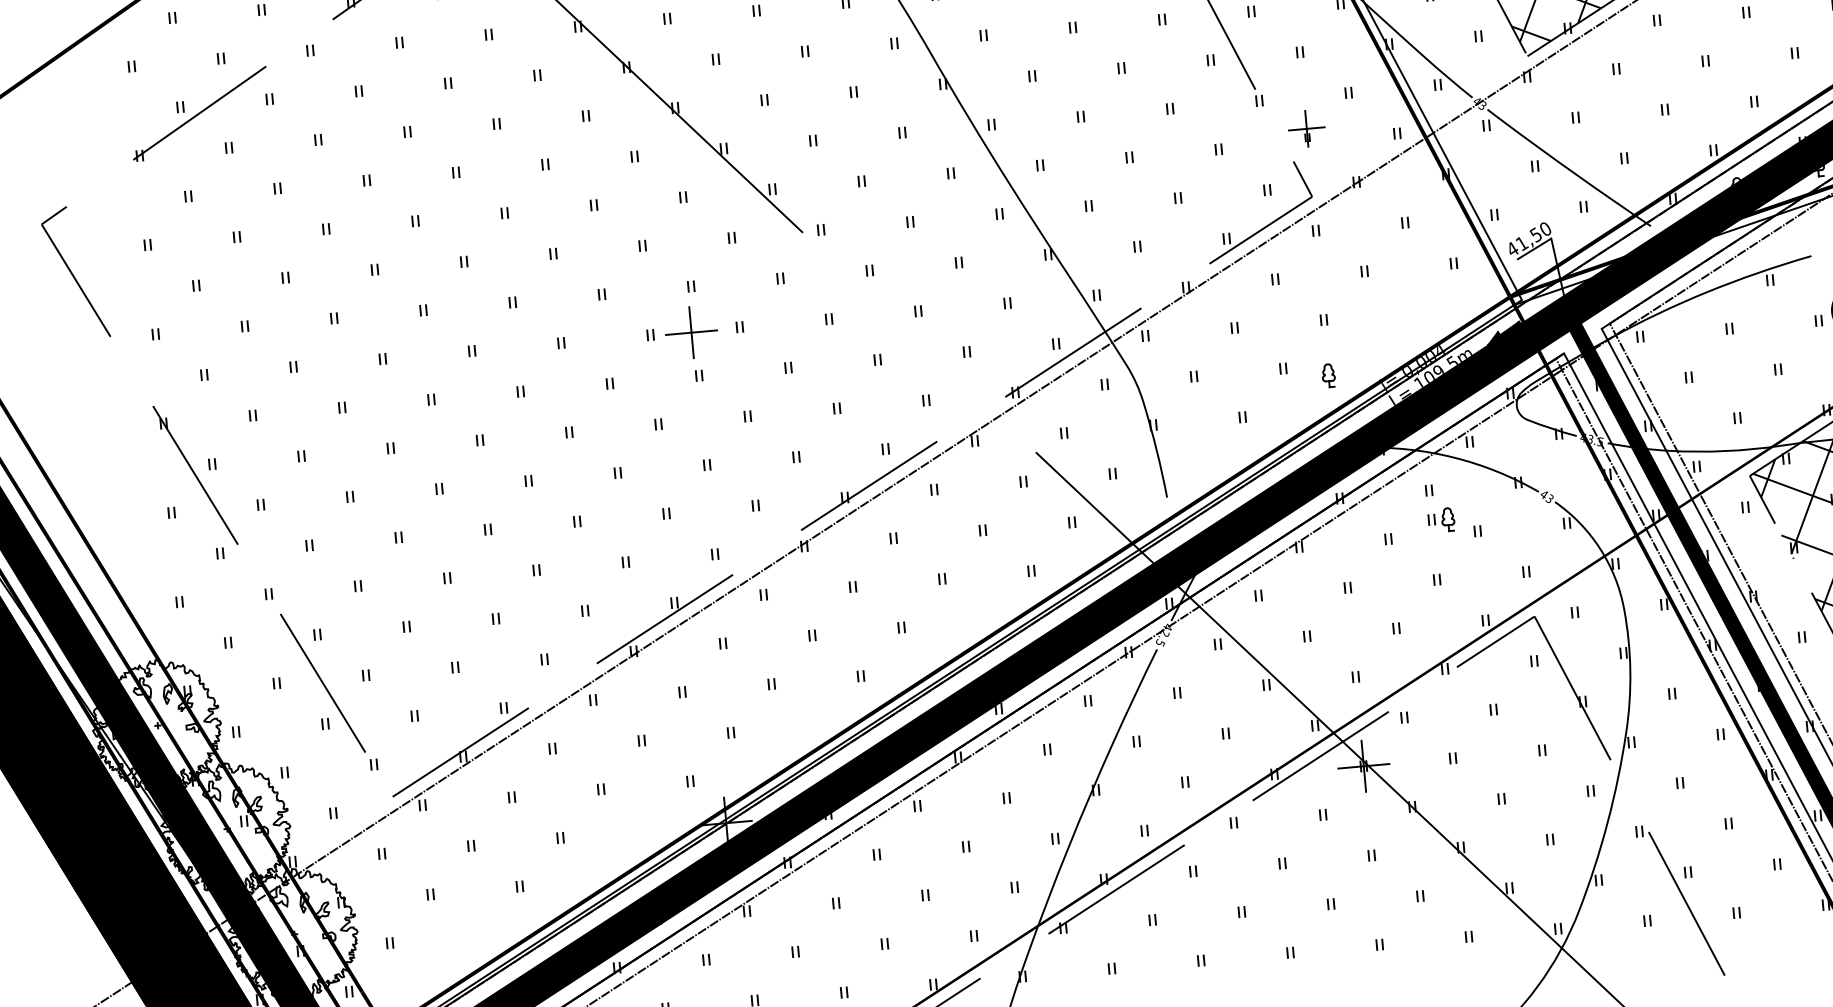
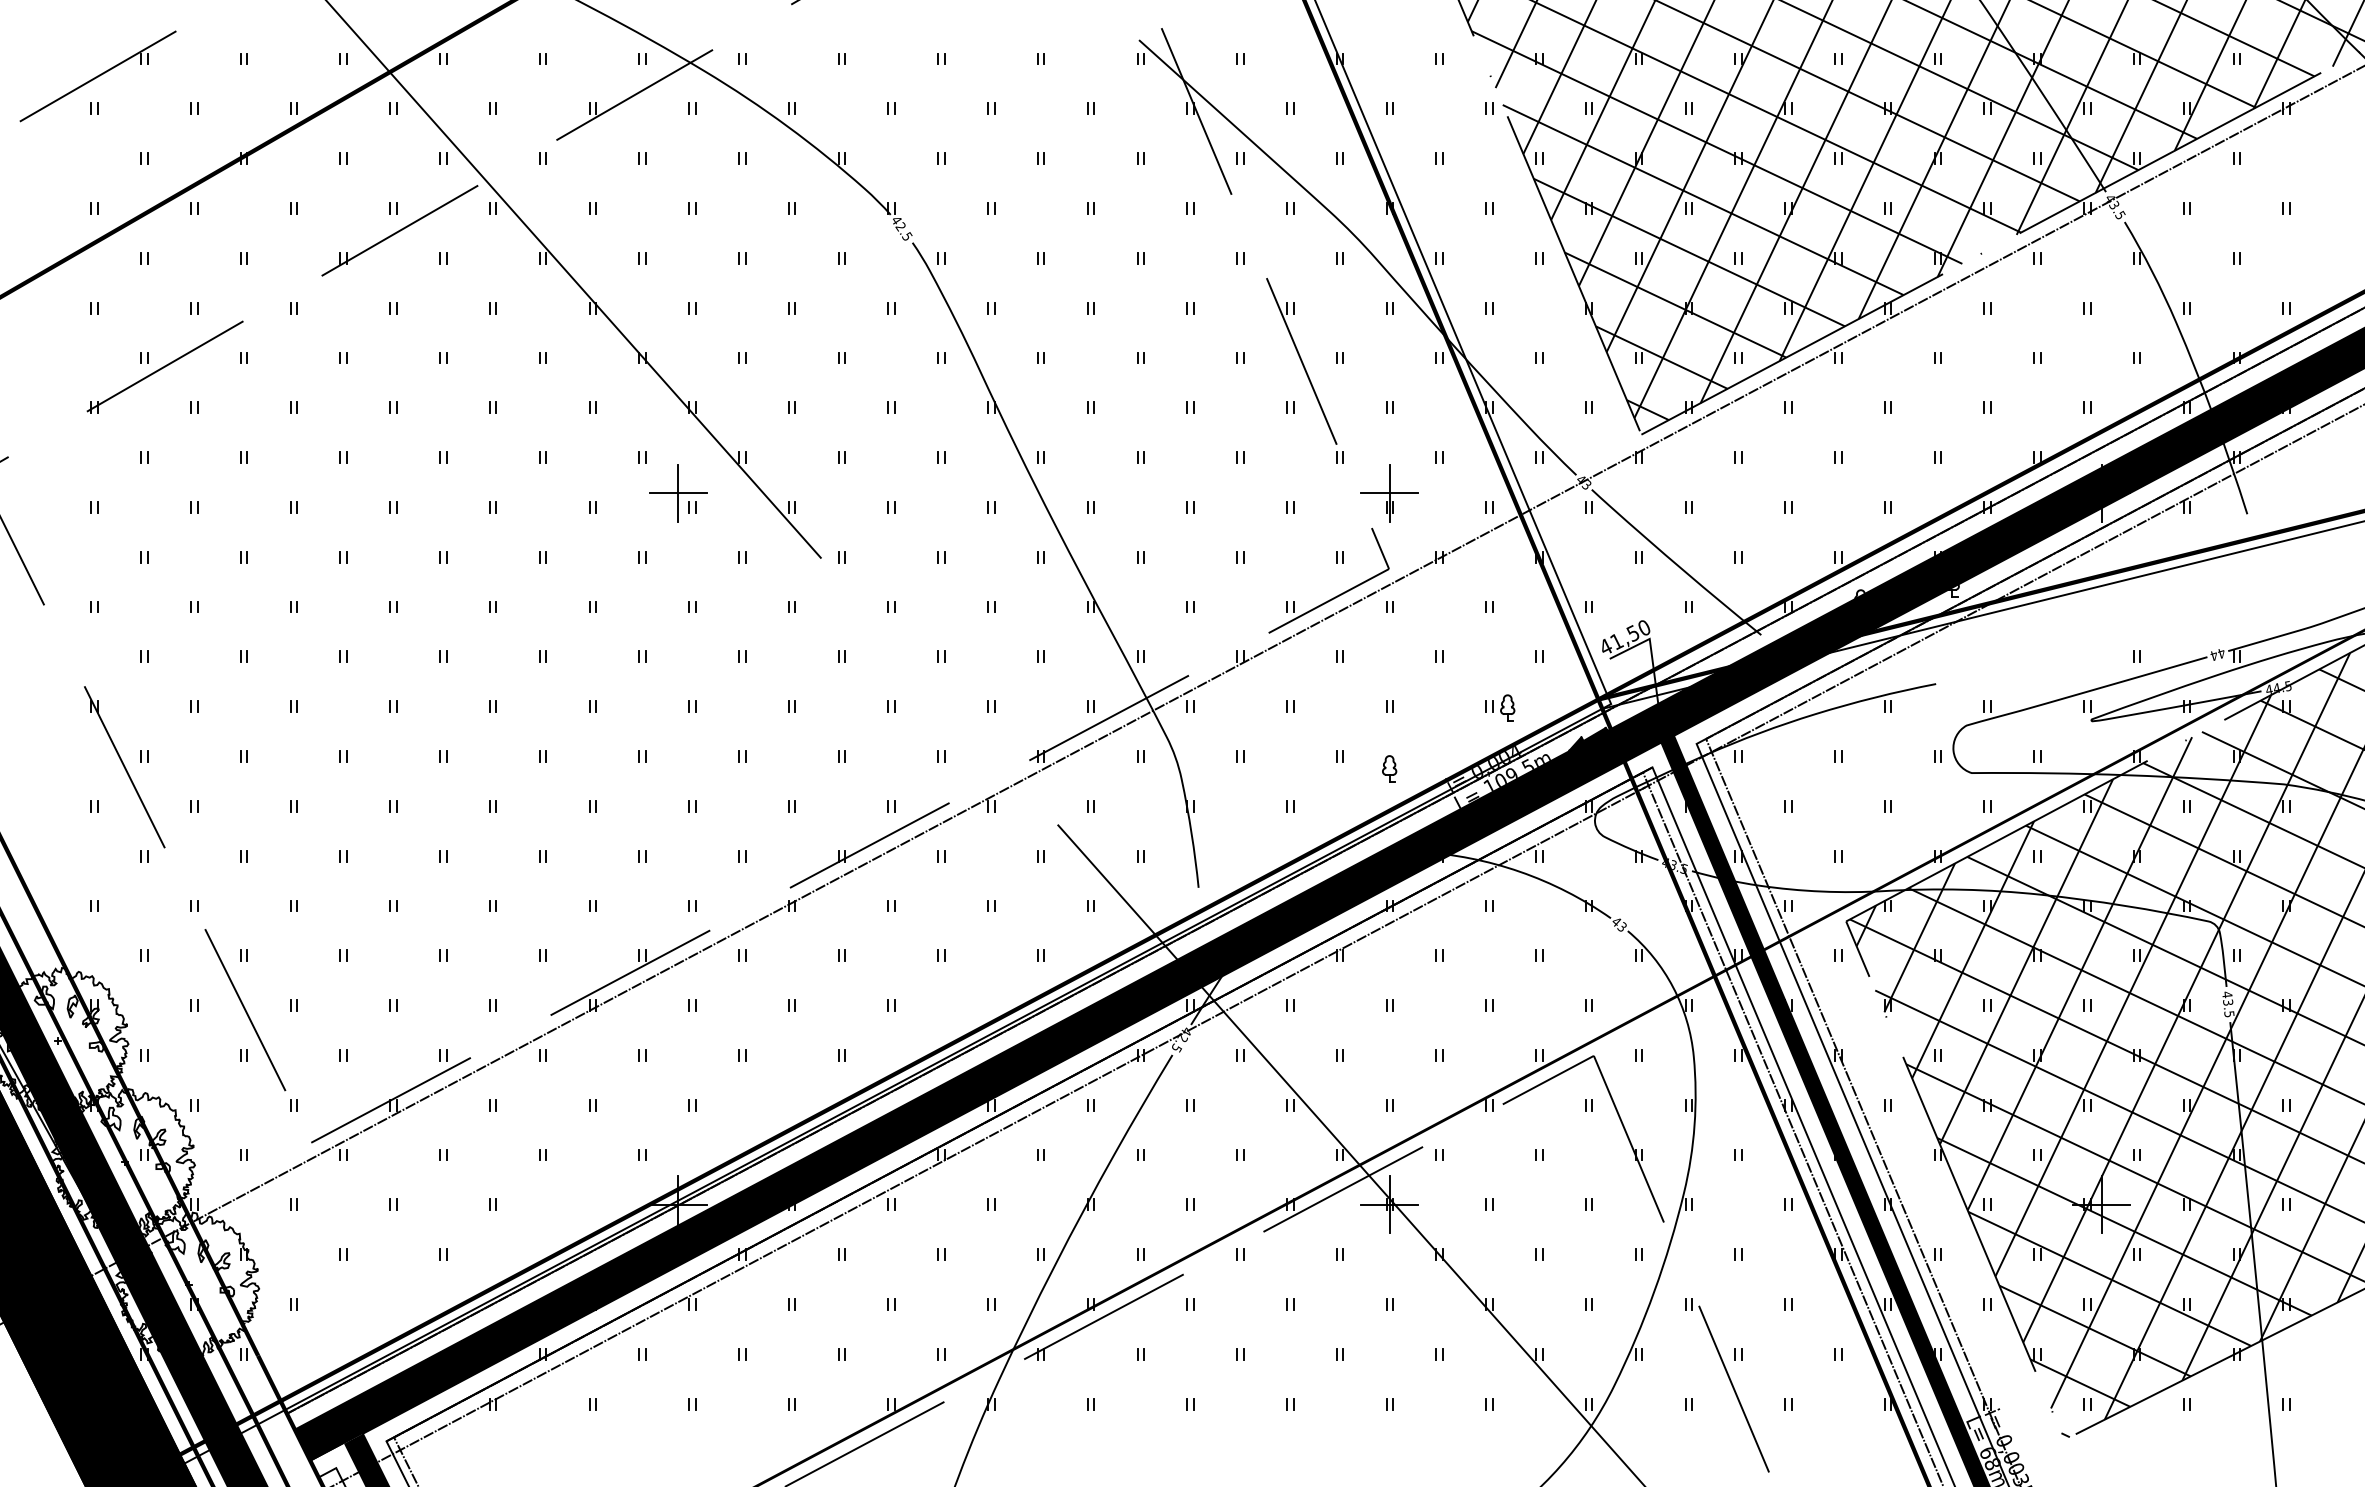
part: (1306, 129) -> (1389, 493), size x1.43
part: (691, 332) -> (678, 493), moved
part: (1441, 519) -> (1500, 707), moved

